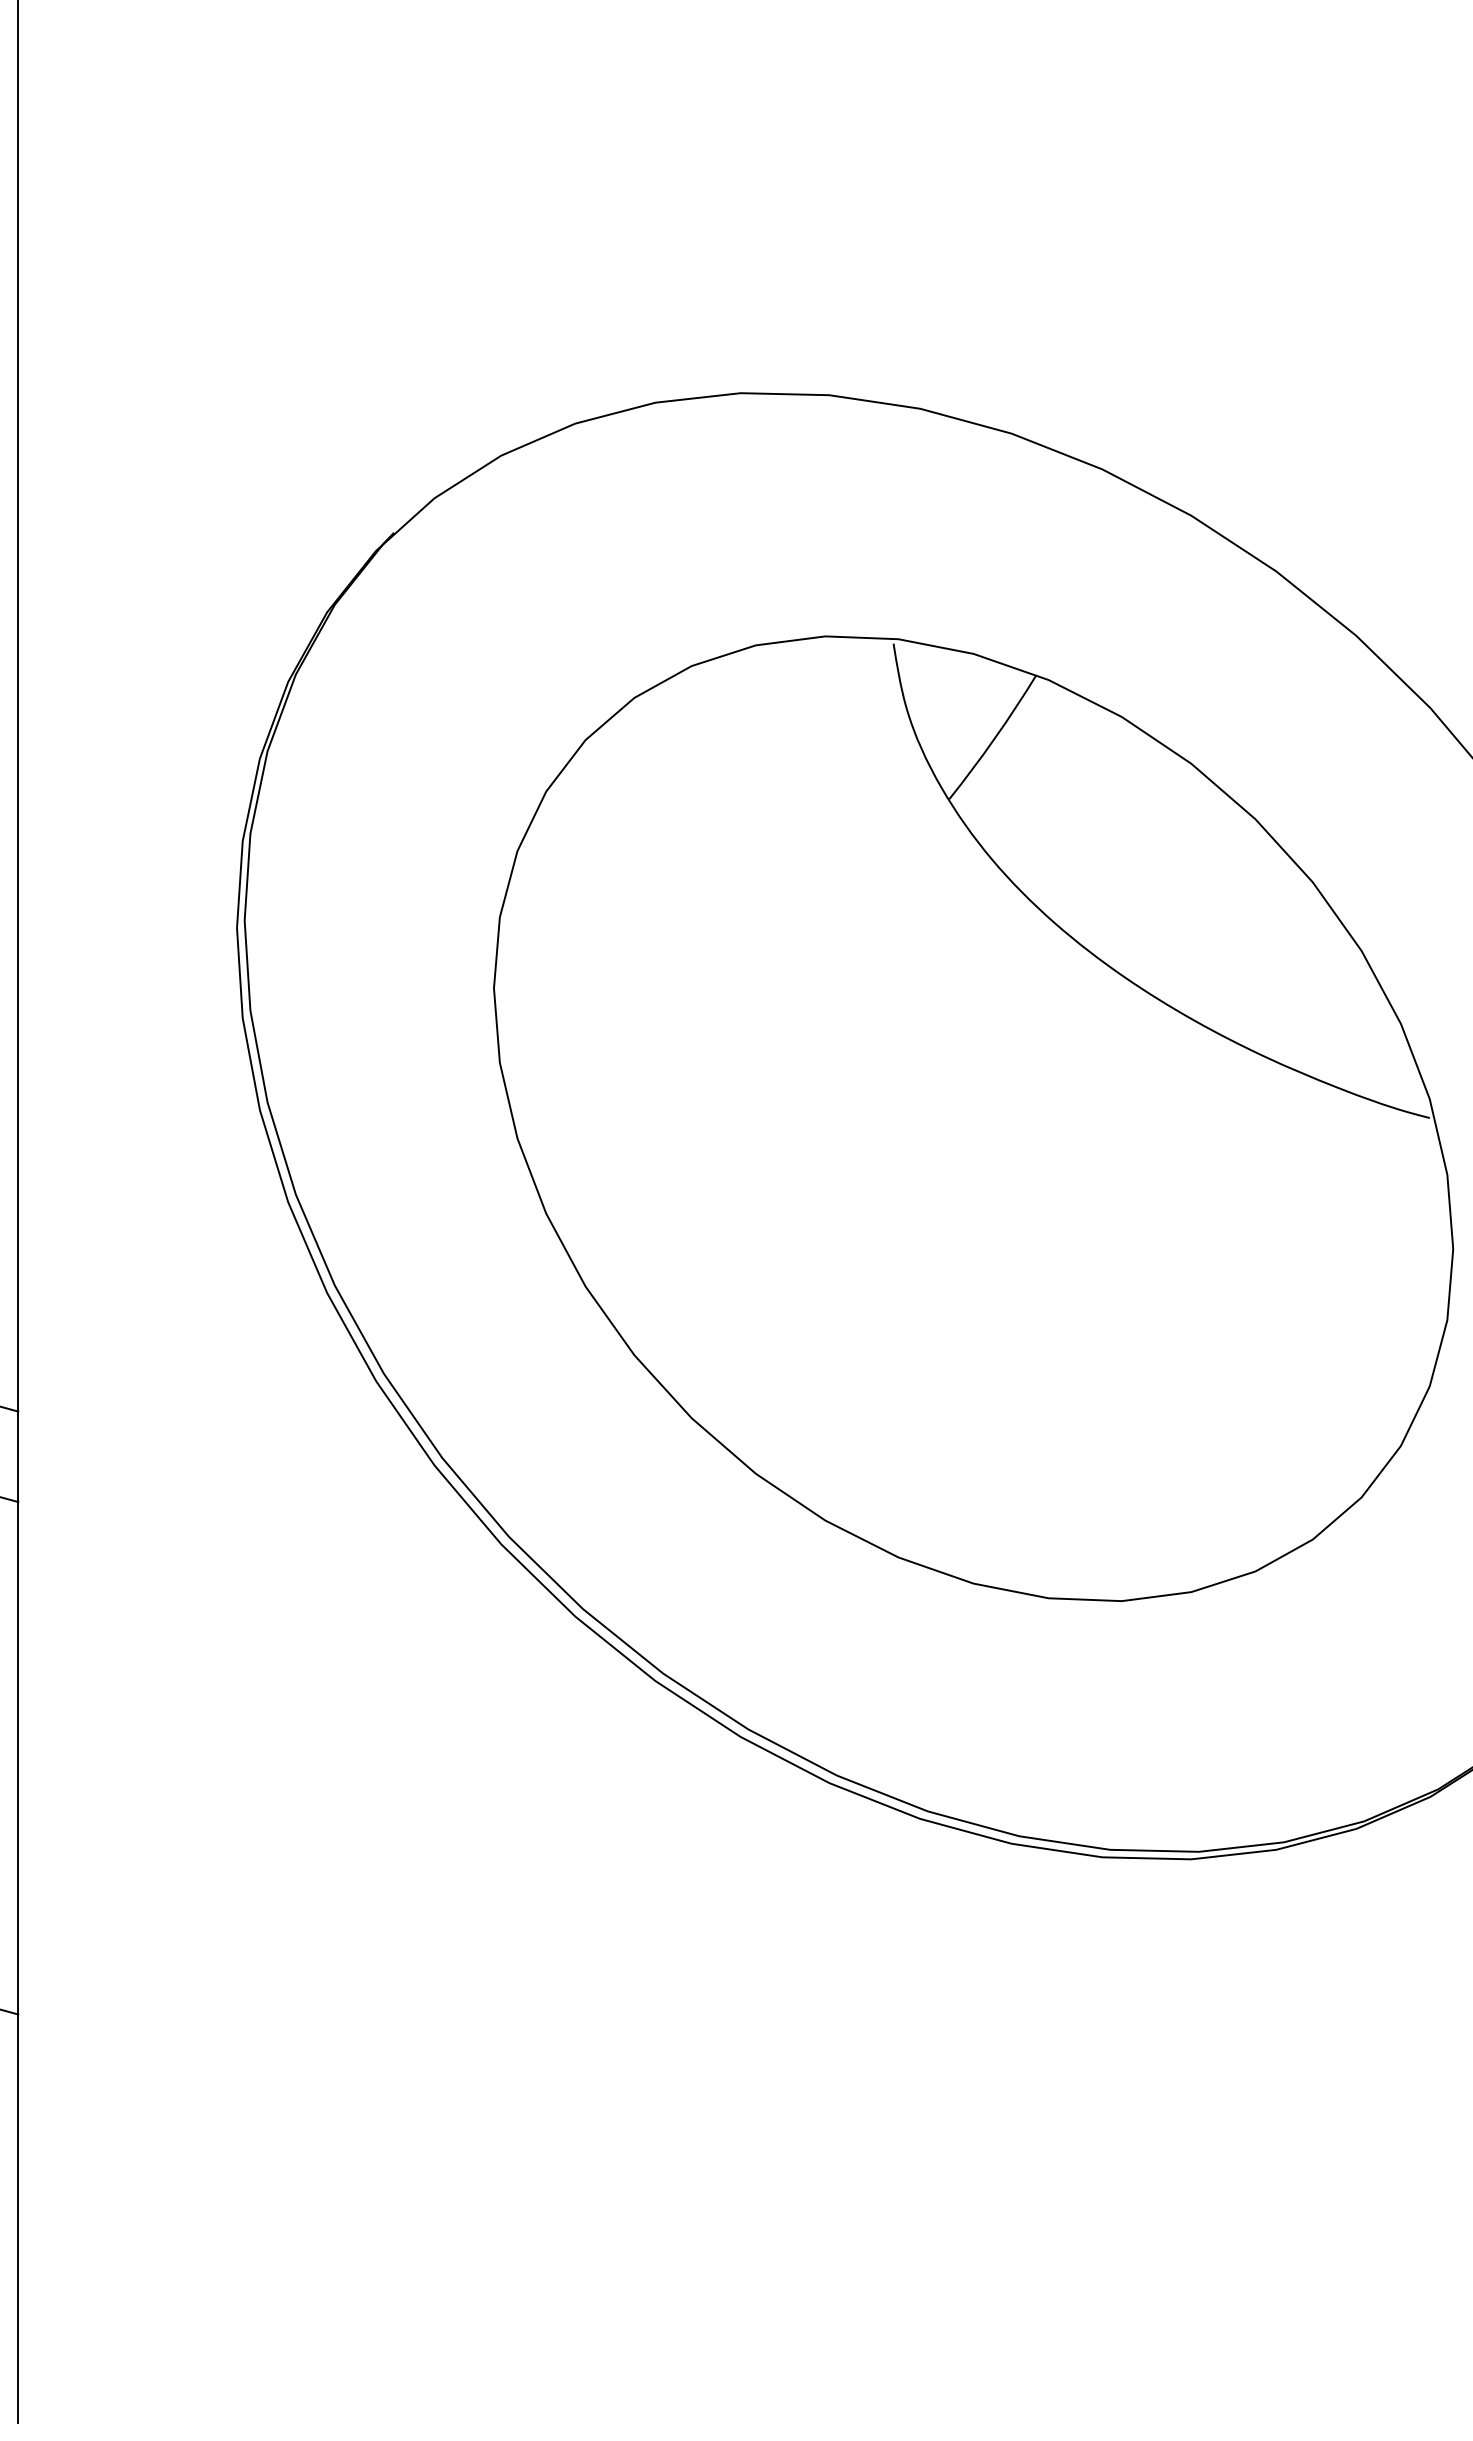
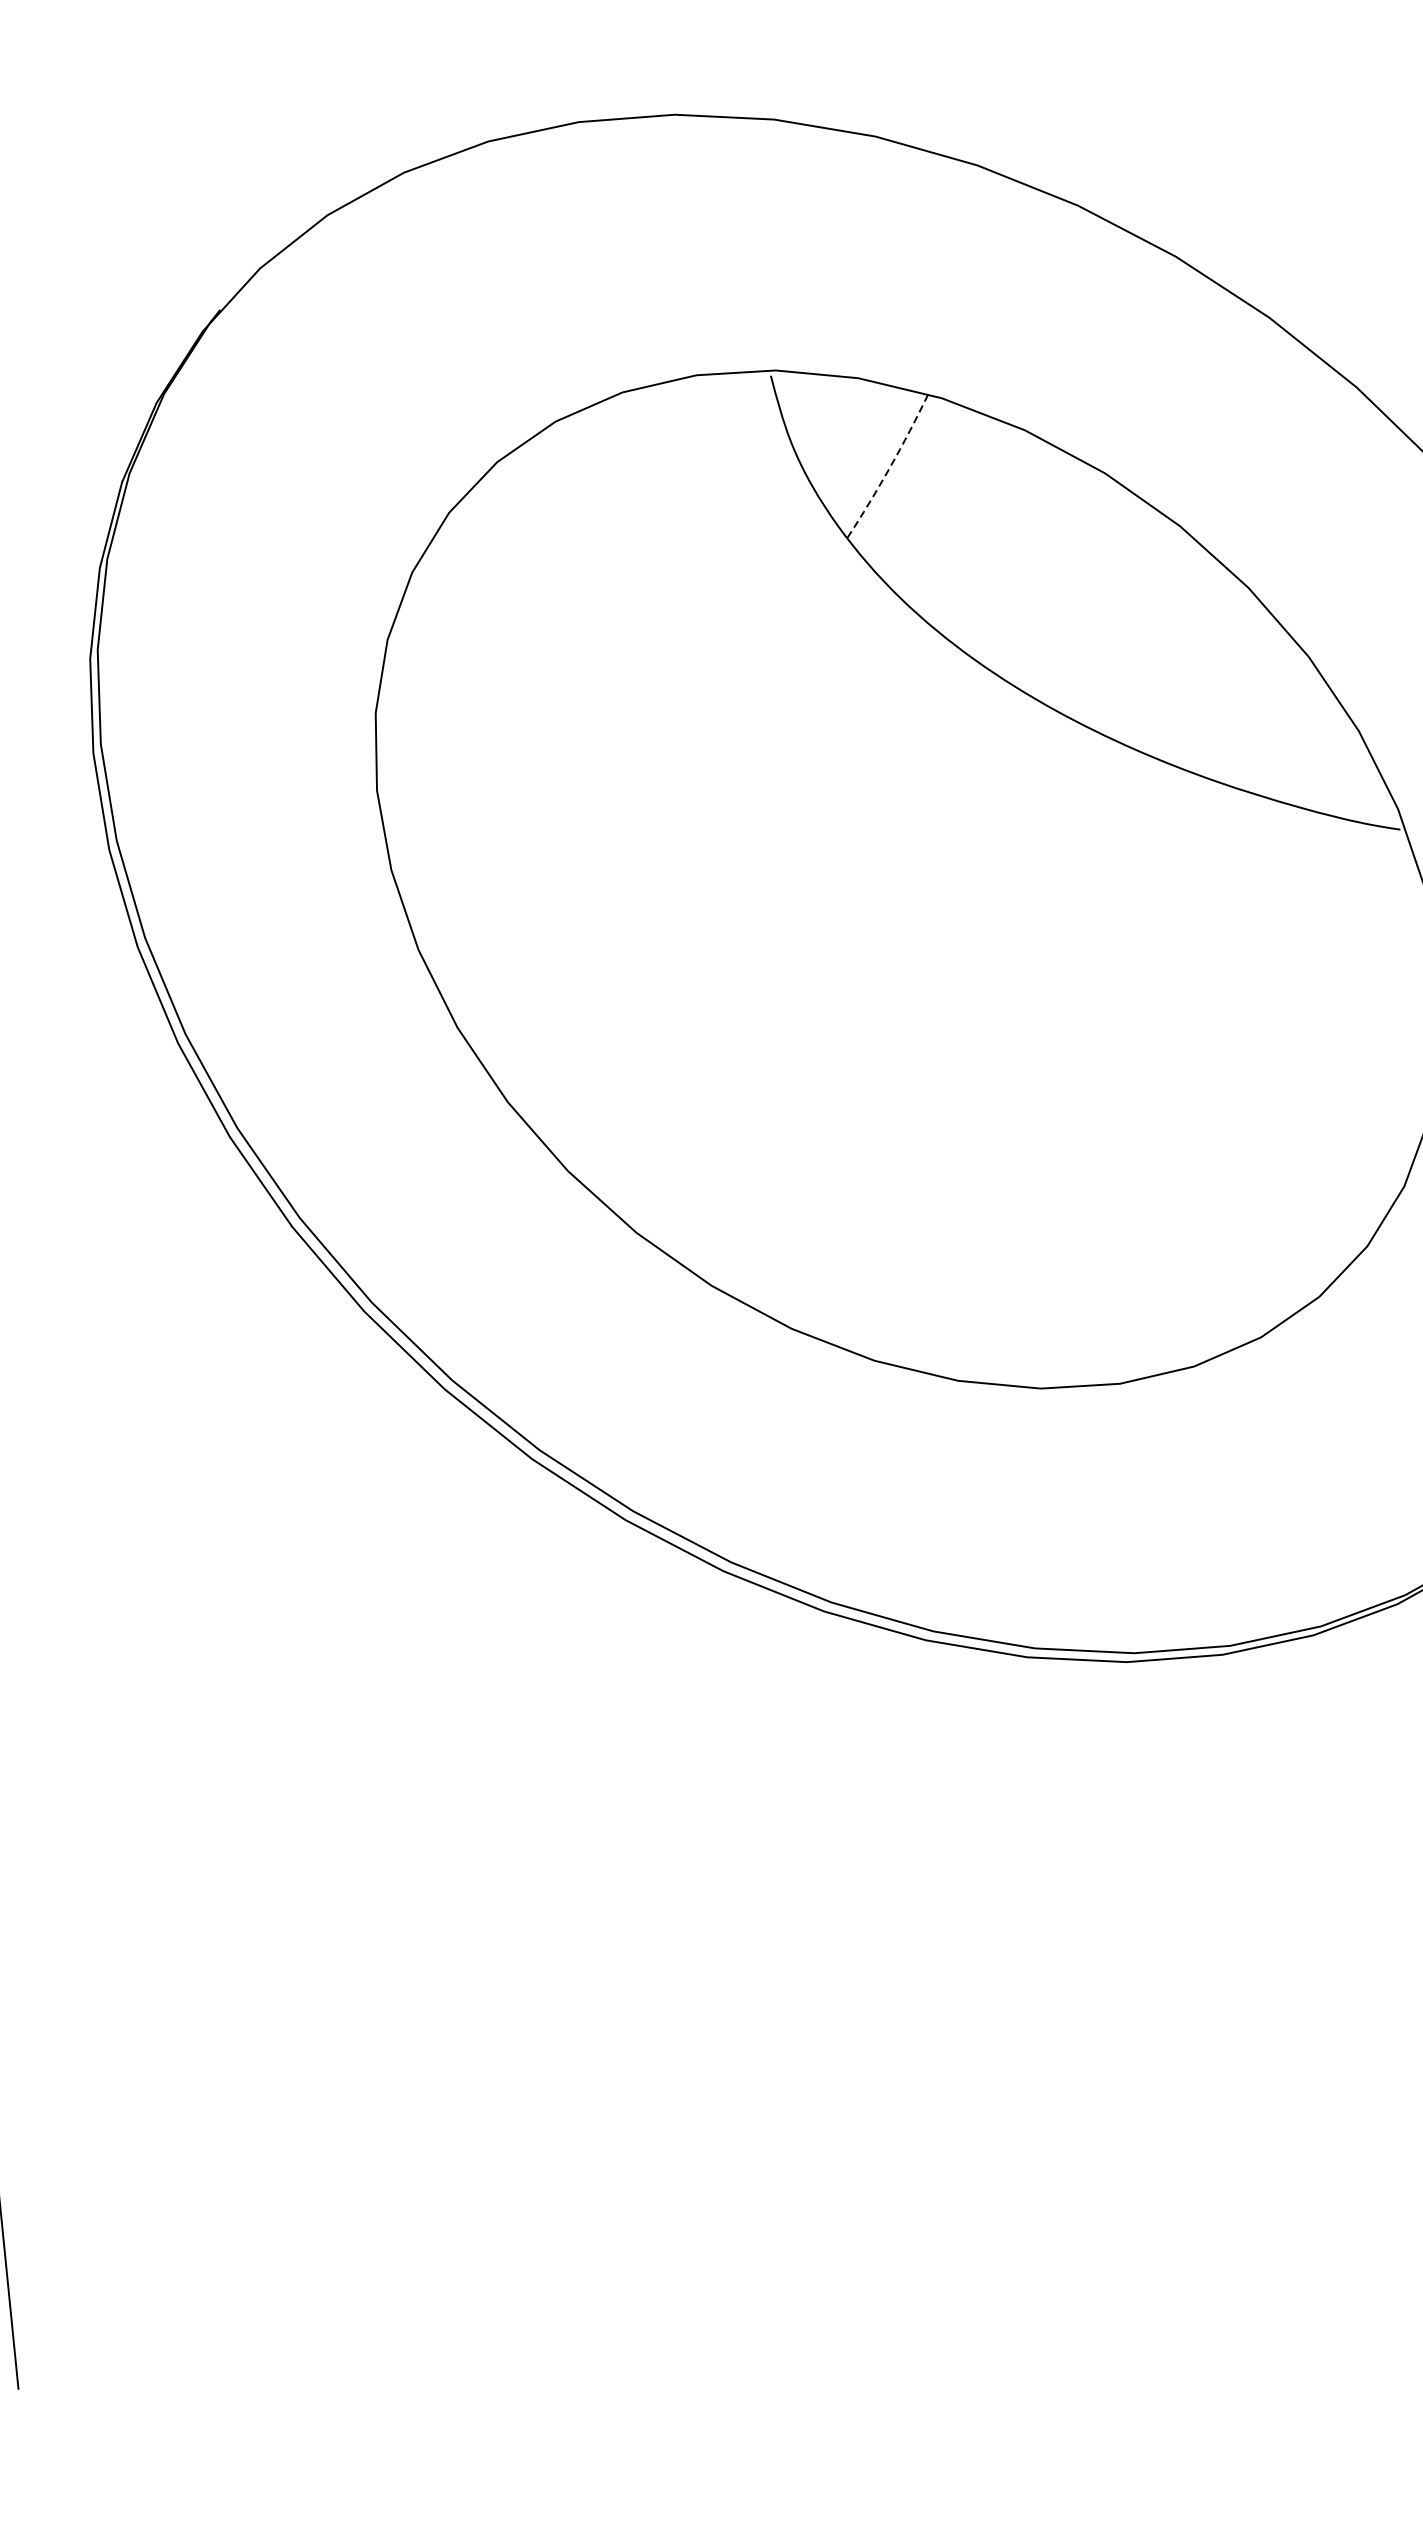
arc: (994, 738) -> (889, 467), solid -> dashed

